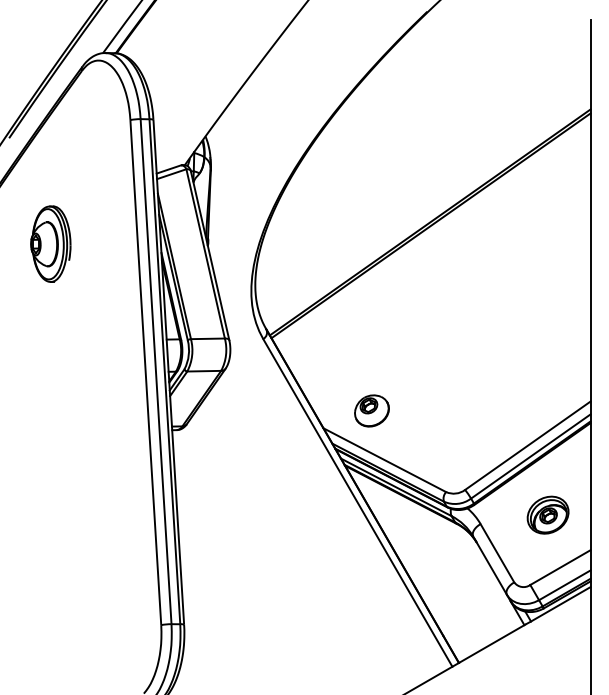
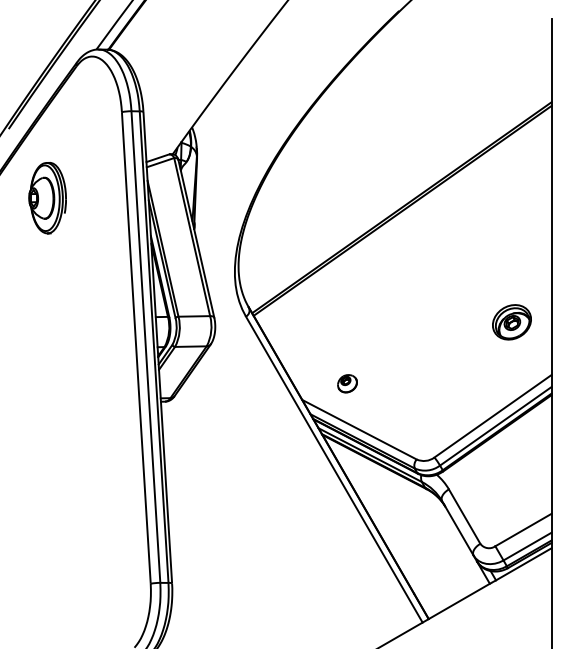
part: (50, 243) -> (47, 197), moved
part: (371, 410) -> (347, 383), size x0.6
part: (547, 514) -> (511, 321), moved

